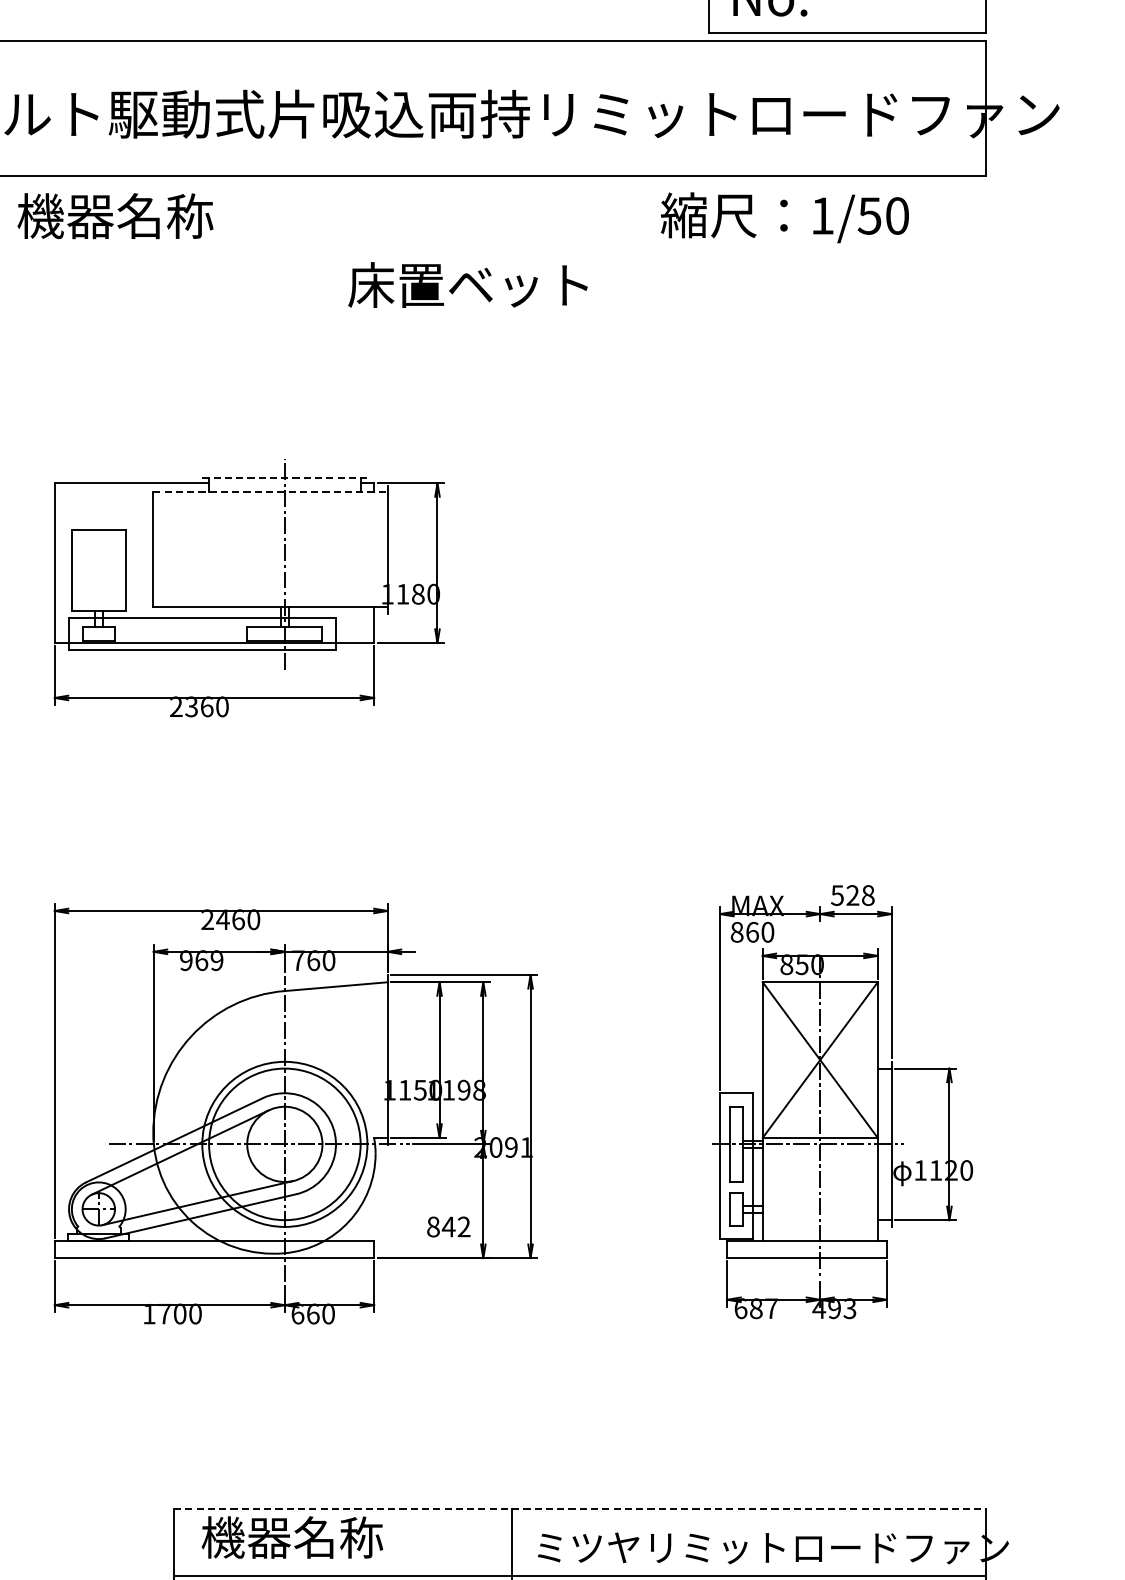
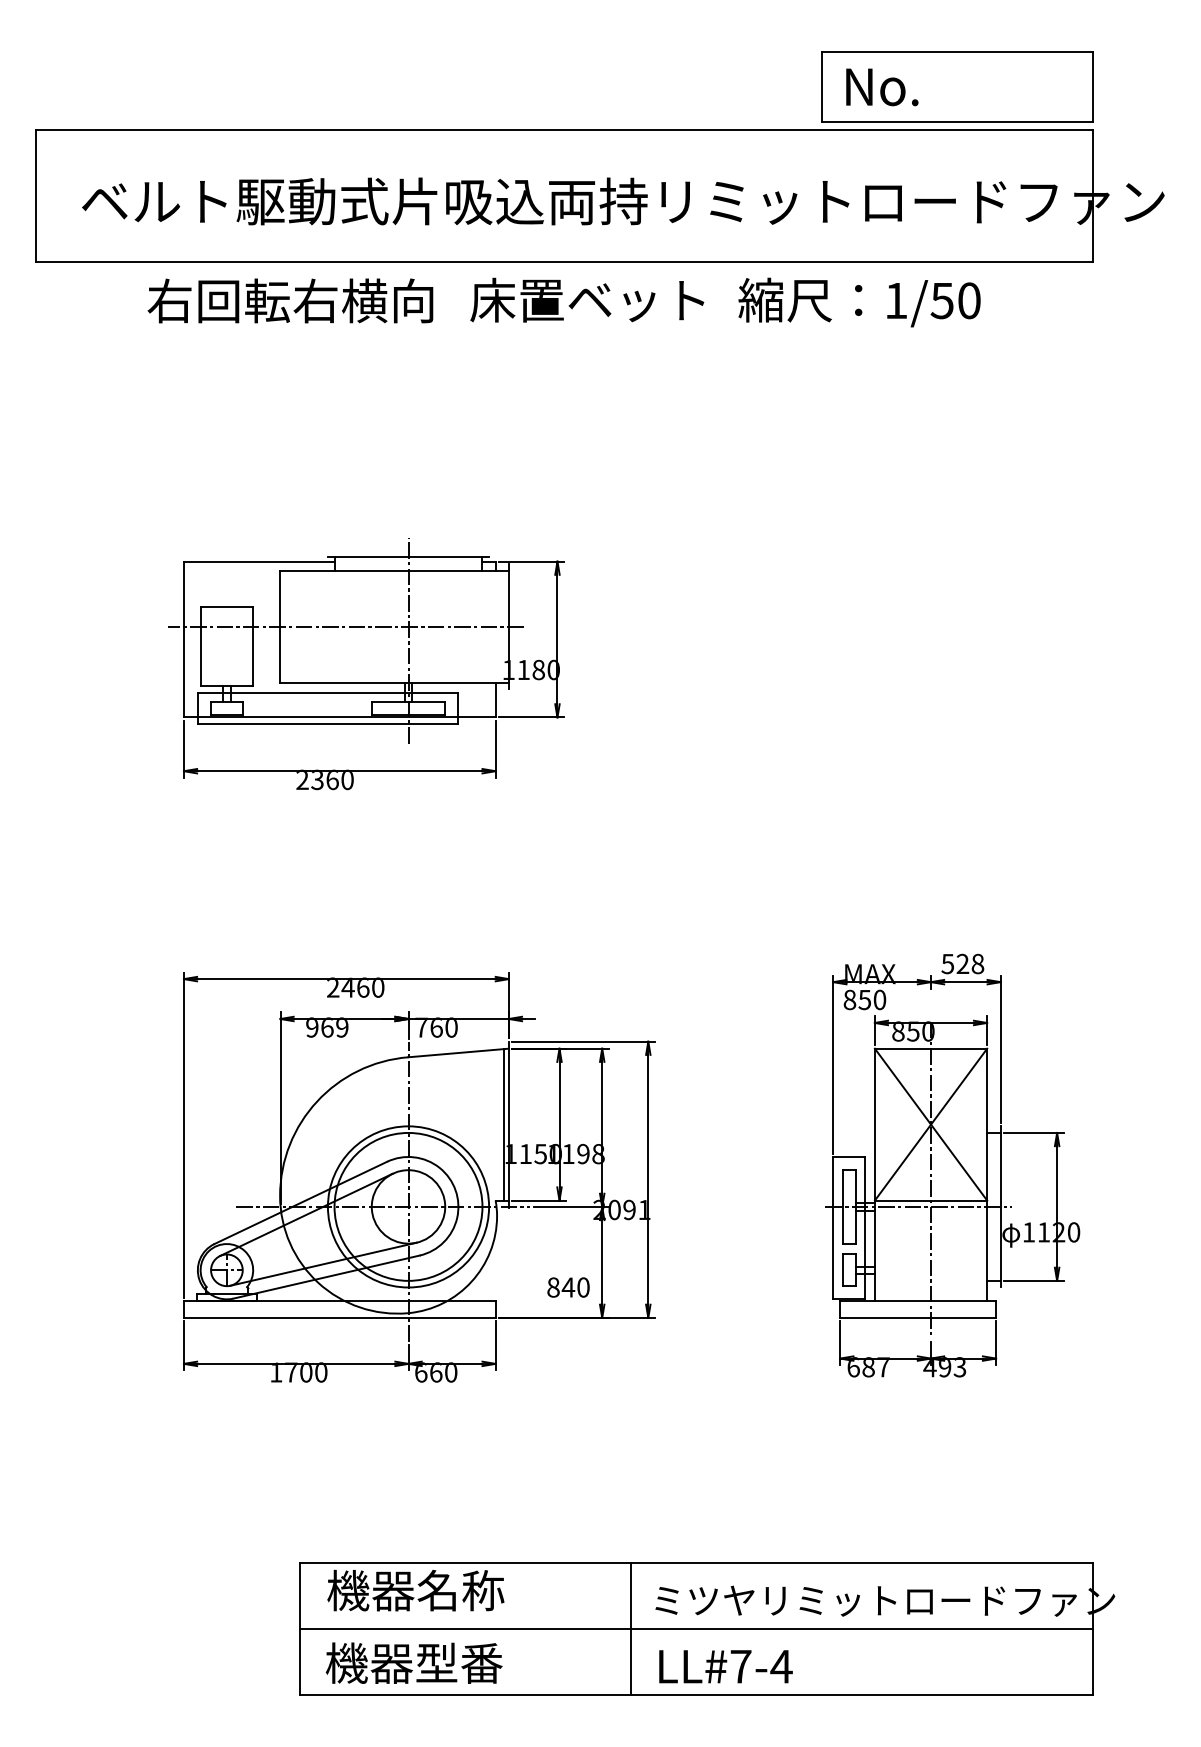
text: (163, 215) -> (290, 300), 機器名称 -> 右回転右横向
text: (784, 217) -> (859, 302), moved
text: (468, 284) -> (587, 299), moved
line: (284, 477) -> (408, 556), dashed -> solid
line: (271, 492) -> (395, 570), dashed -> solid
line: (220, 549) -> (345, 626), added
text: (752, 931) -> (864, 999), 860 -> 850
line: (382, 1059) -> (503, 1124), added
text: (464, 1226) -> (583, 1287), 842 -> 840
line: (580, 1508) -> (697, 1562), dashed -> solid

